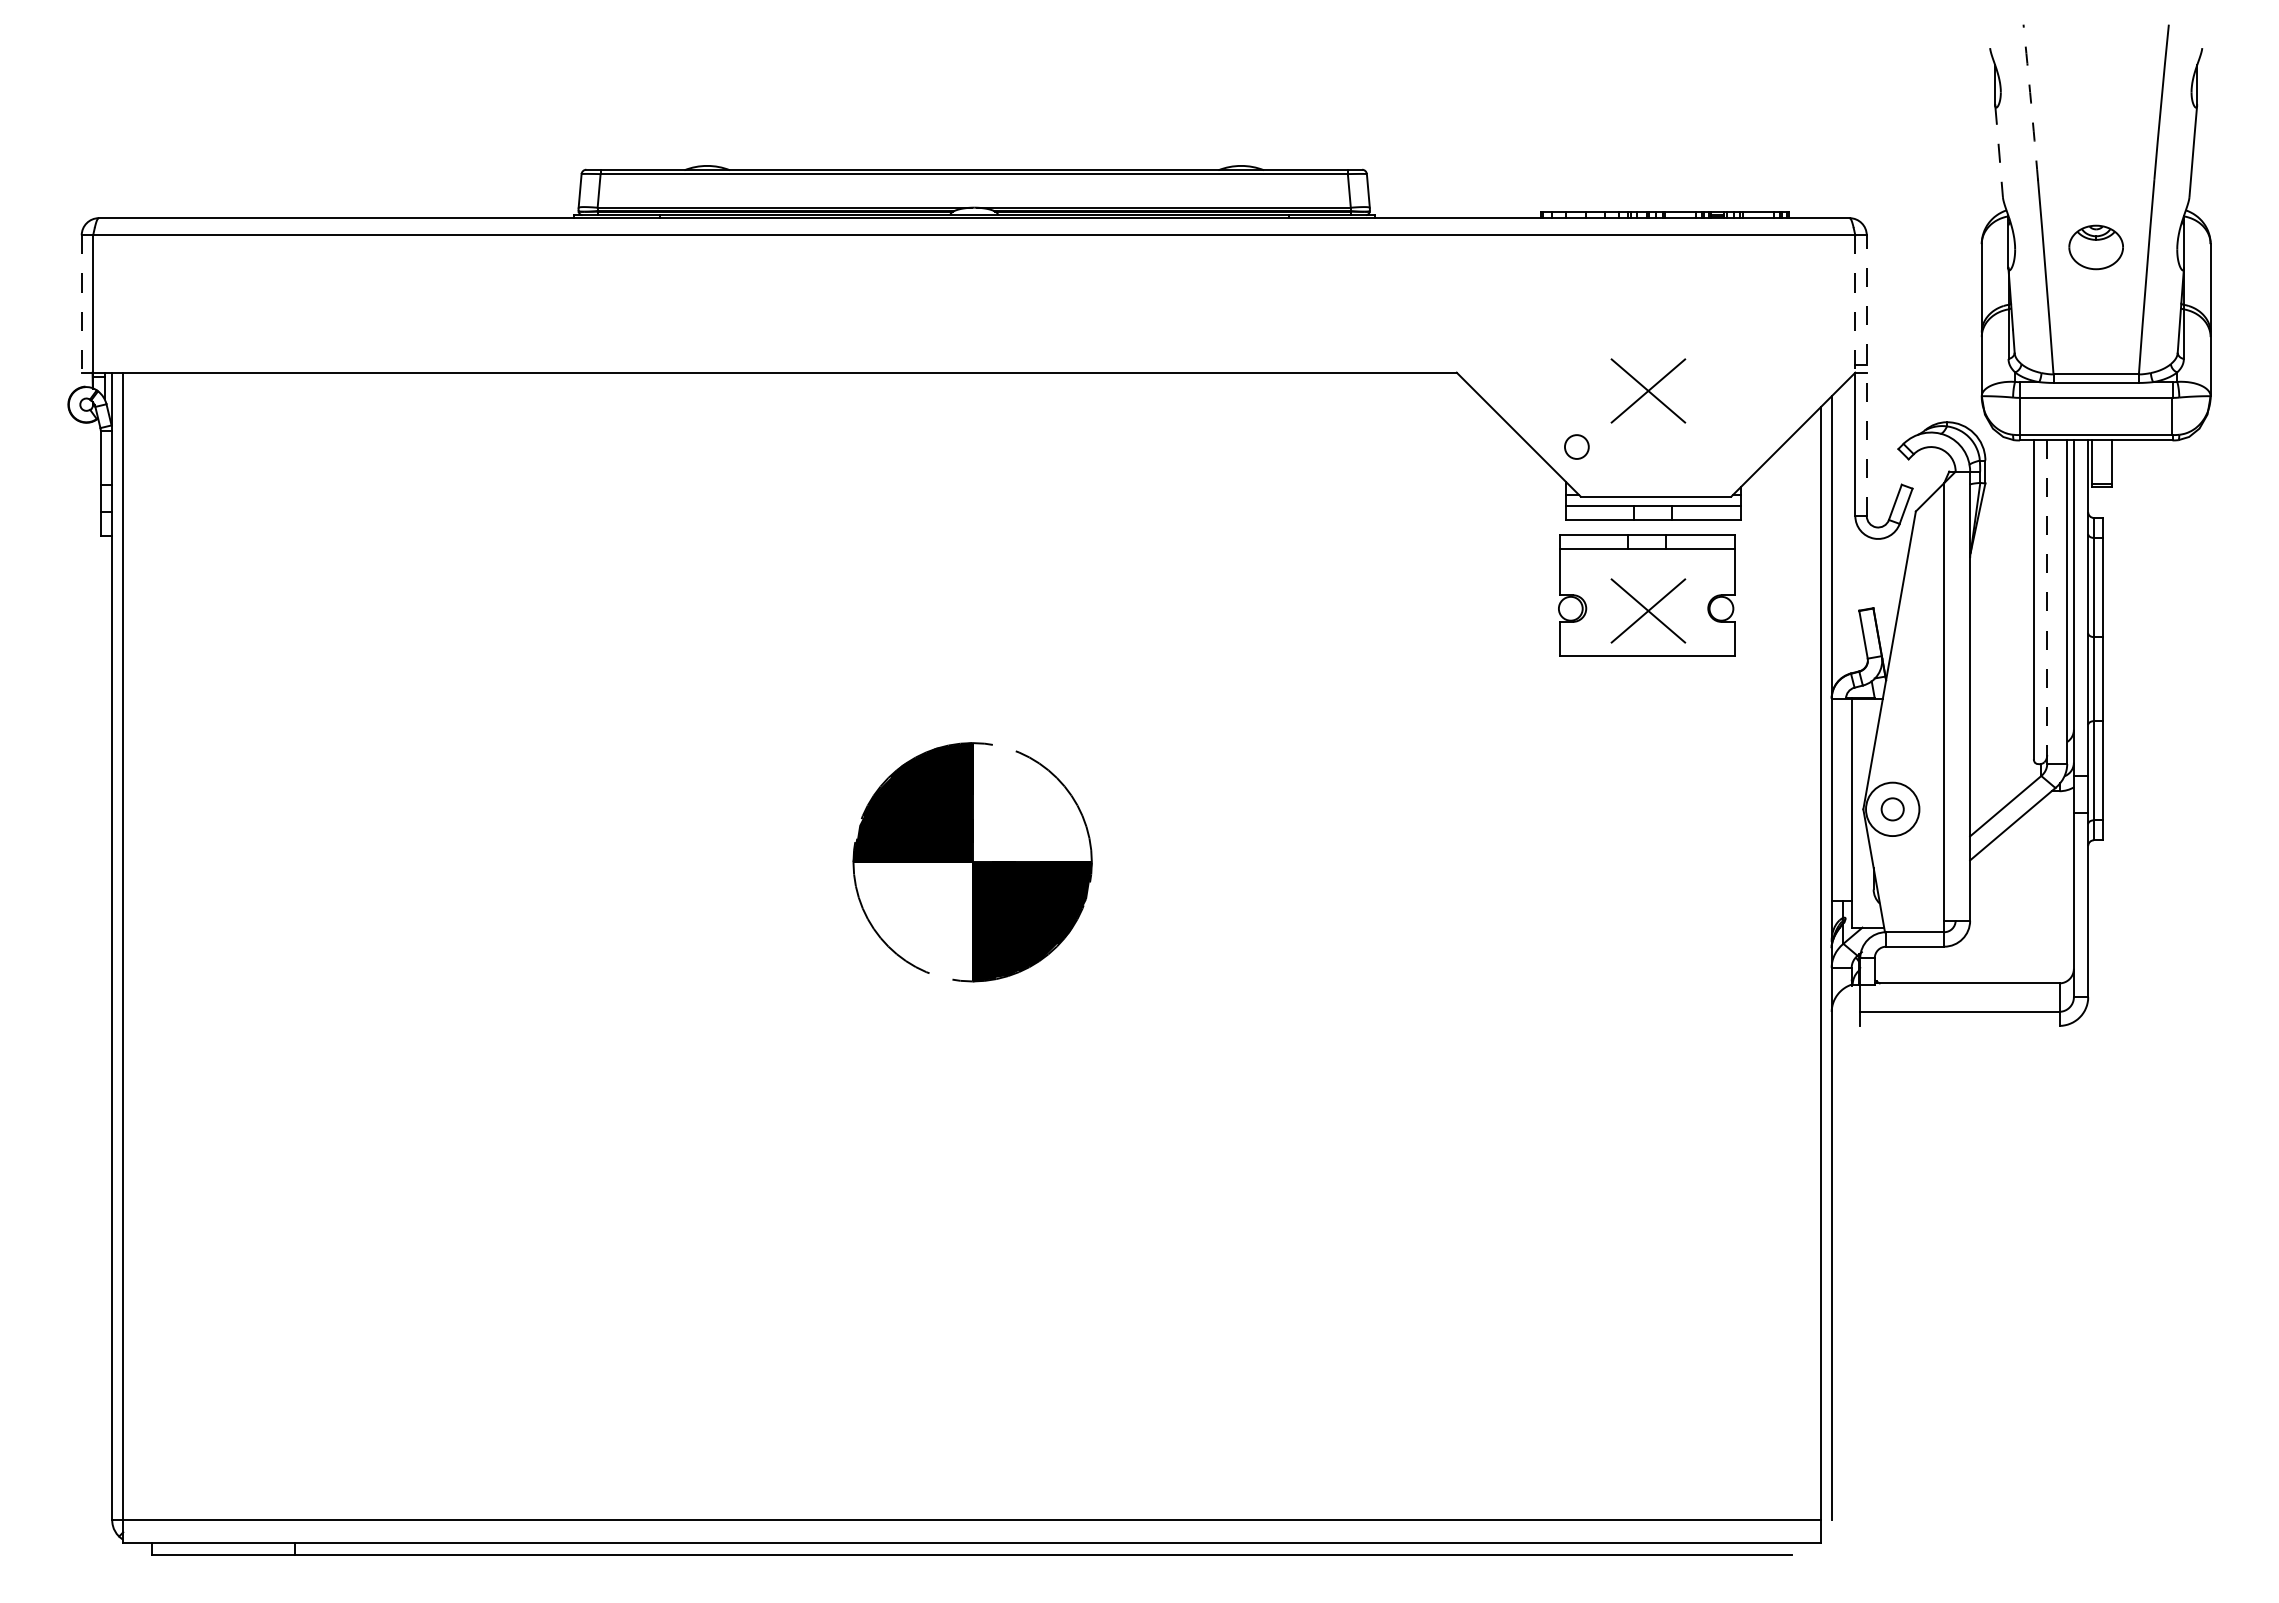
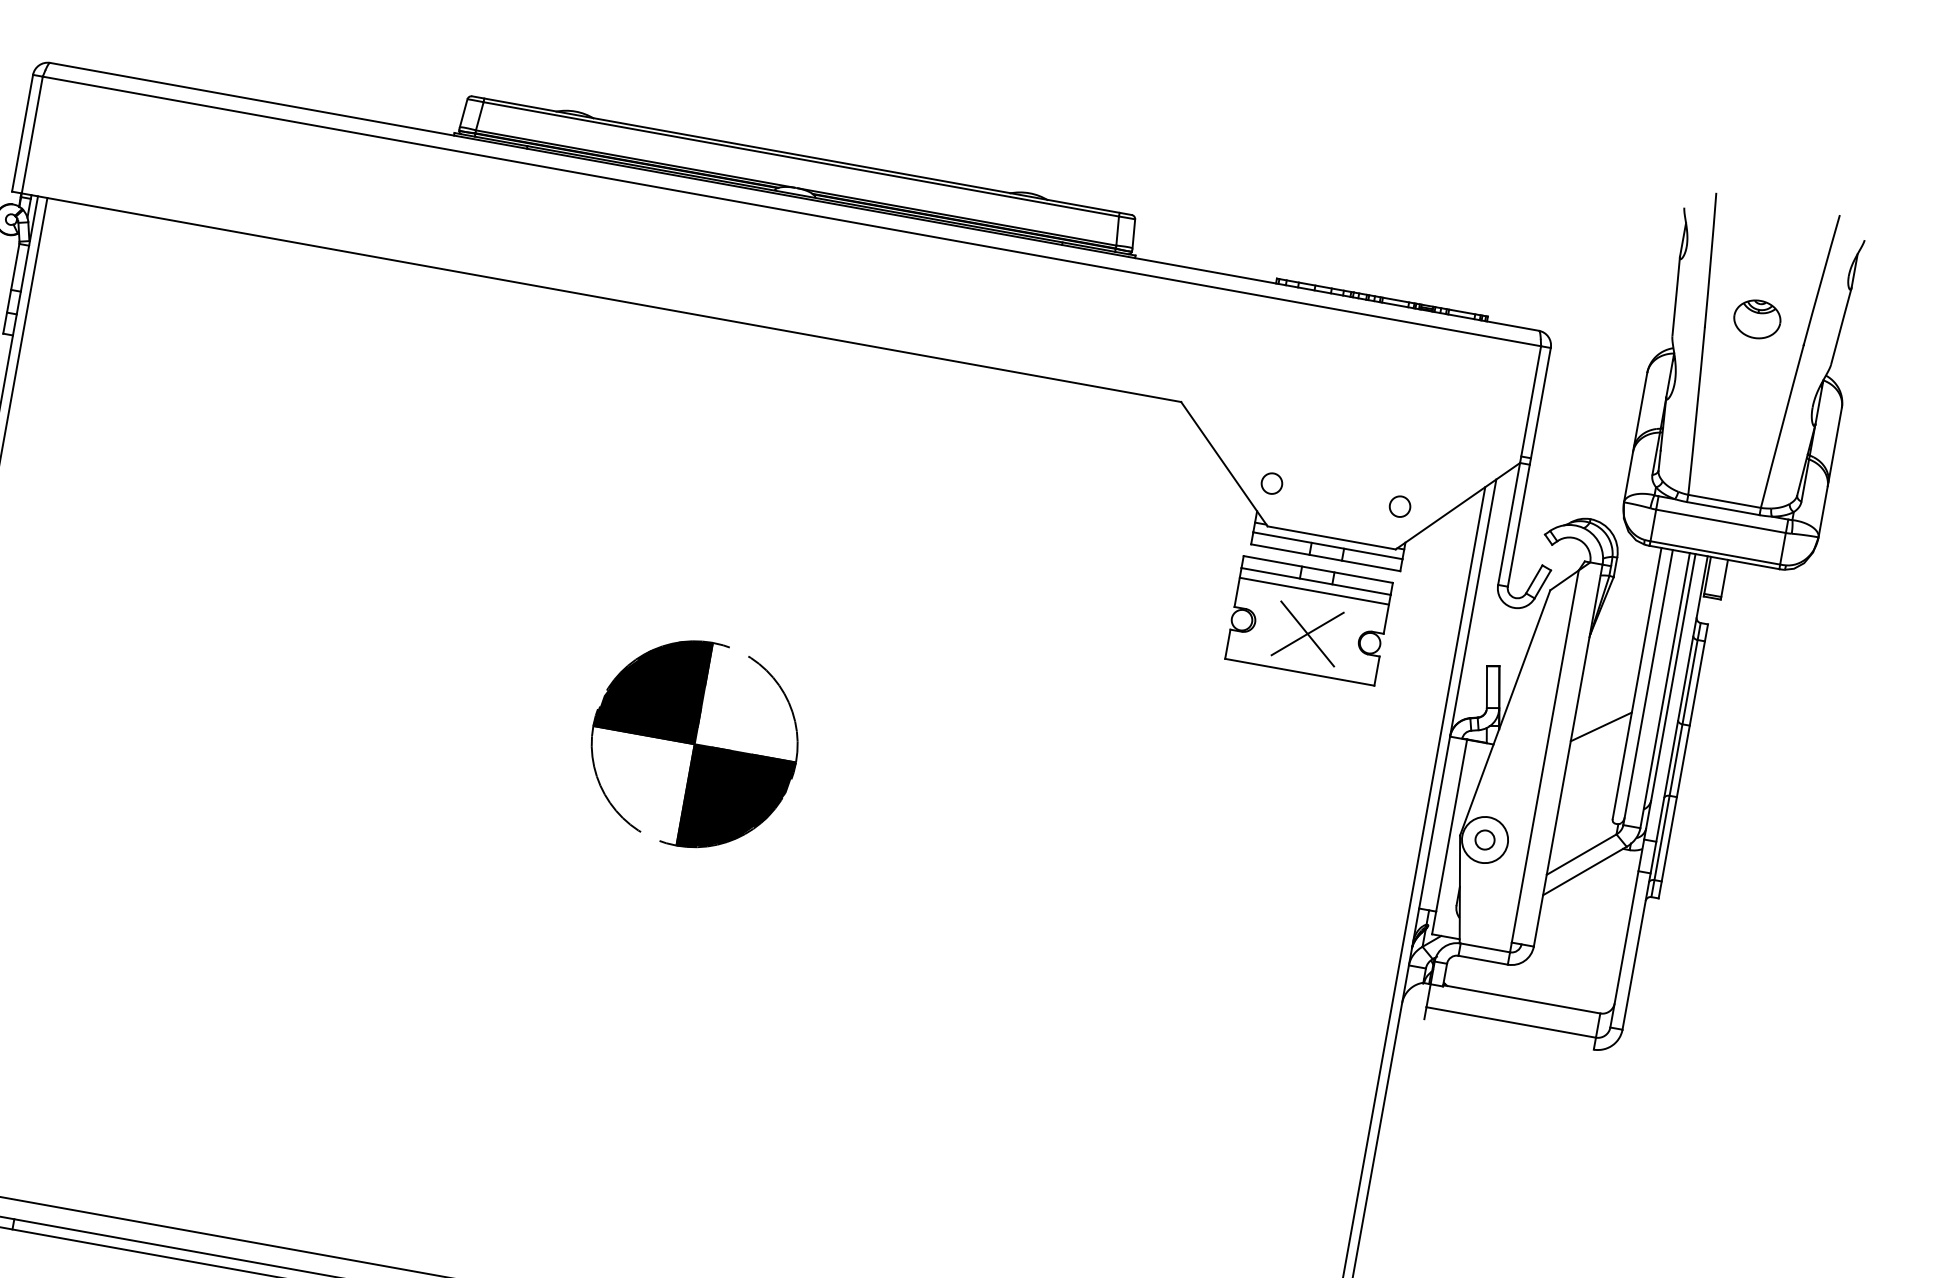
arc: (2031, 102) -> (1711, 260), dashed -> solid
line: (1999, 151) -> (1676, 297), dashed -> solid
part: (2095, 247) -> (1756, 319), moved
line: (81, 304) -> (22, 133), dashed -> solid
line: (1855, 304) -> (1530, 405), dashed -> solid
line: (1866, 375) -> (1529, 467), dashed -> solid
part: (1648, 390) -> (1341, 446), removed
circle: (1727, 446) -> (1400, 506), added
line: (1647, 560) -> (1314, 590), added
line: (2047, 602) -> (1648, 687), dashed -> solid
line: (2001, 656) -> (1600, 726), added

